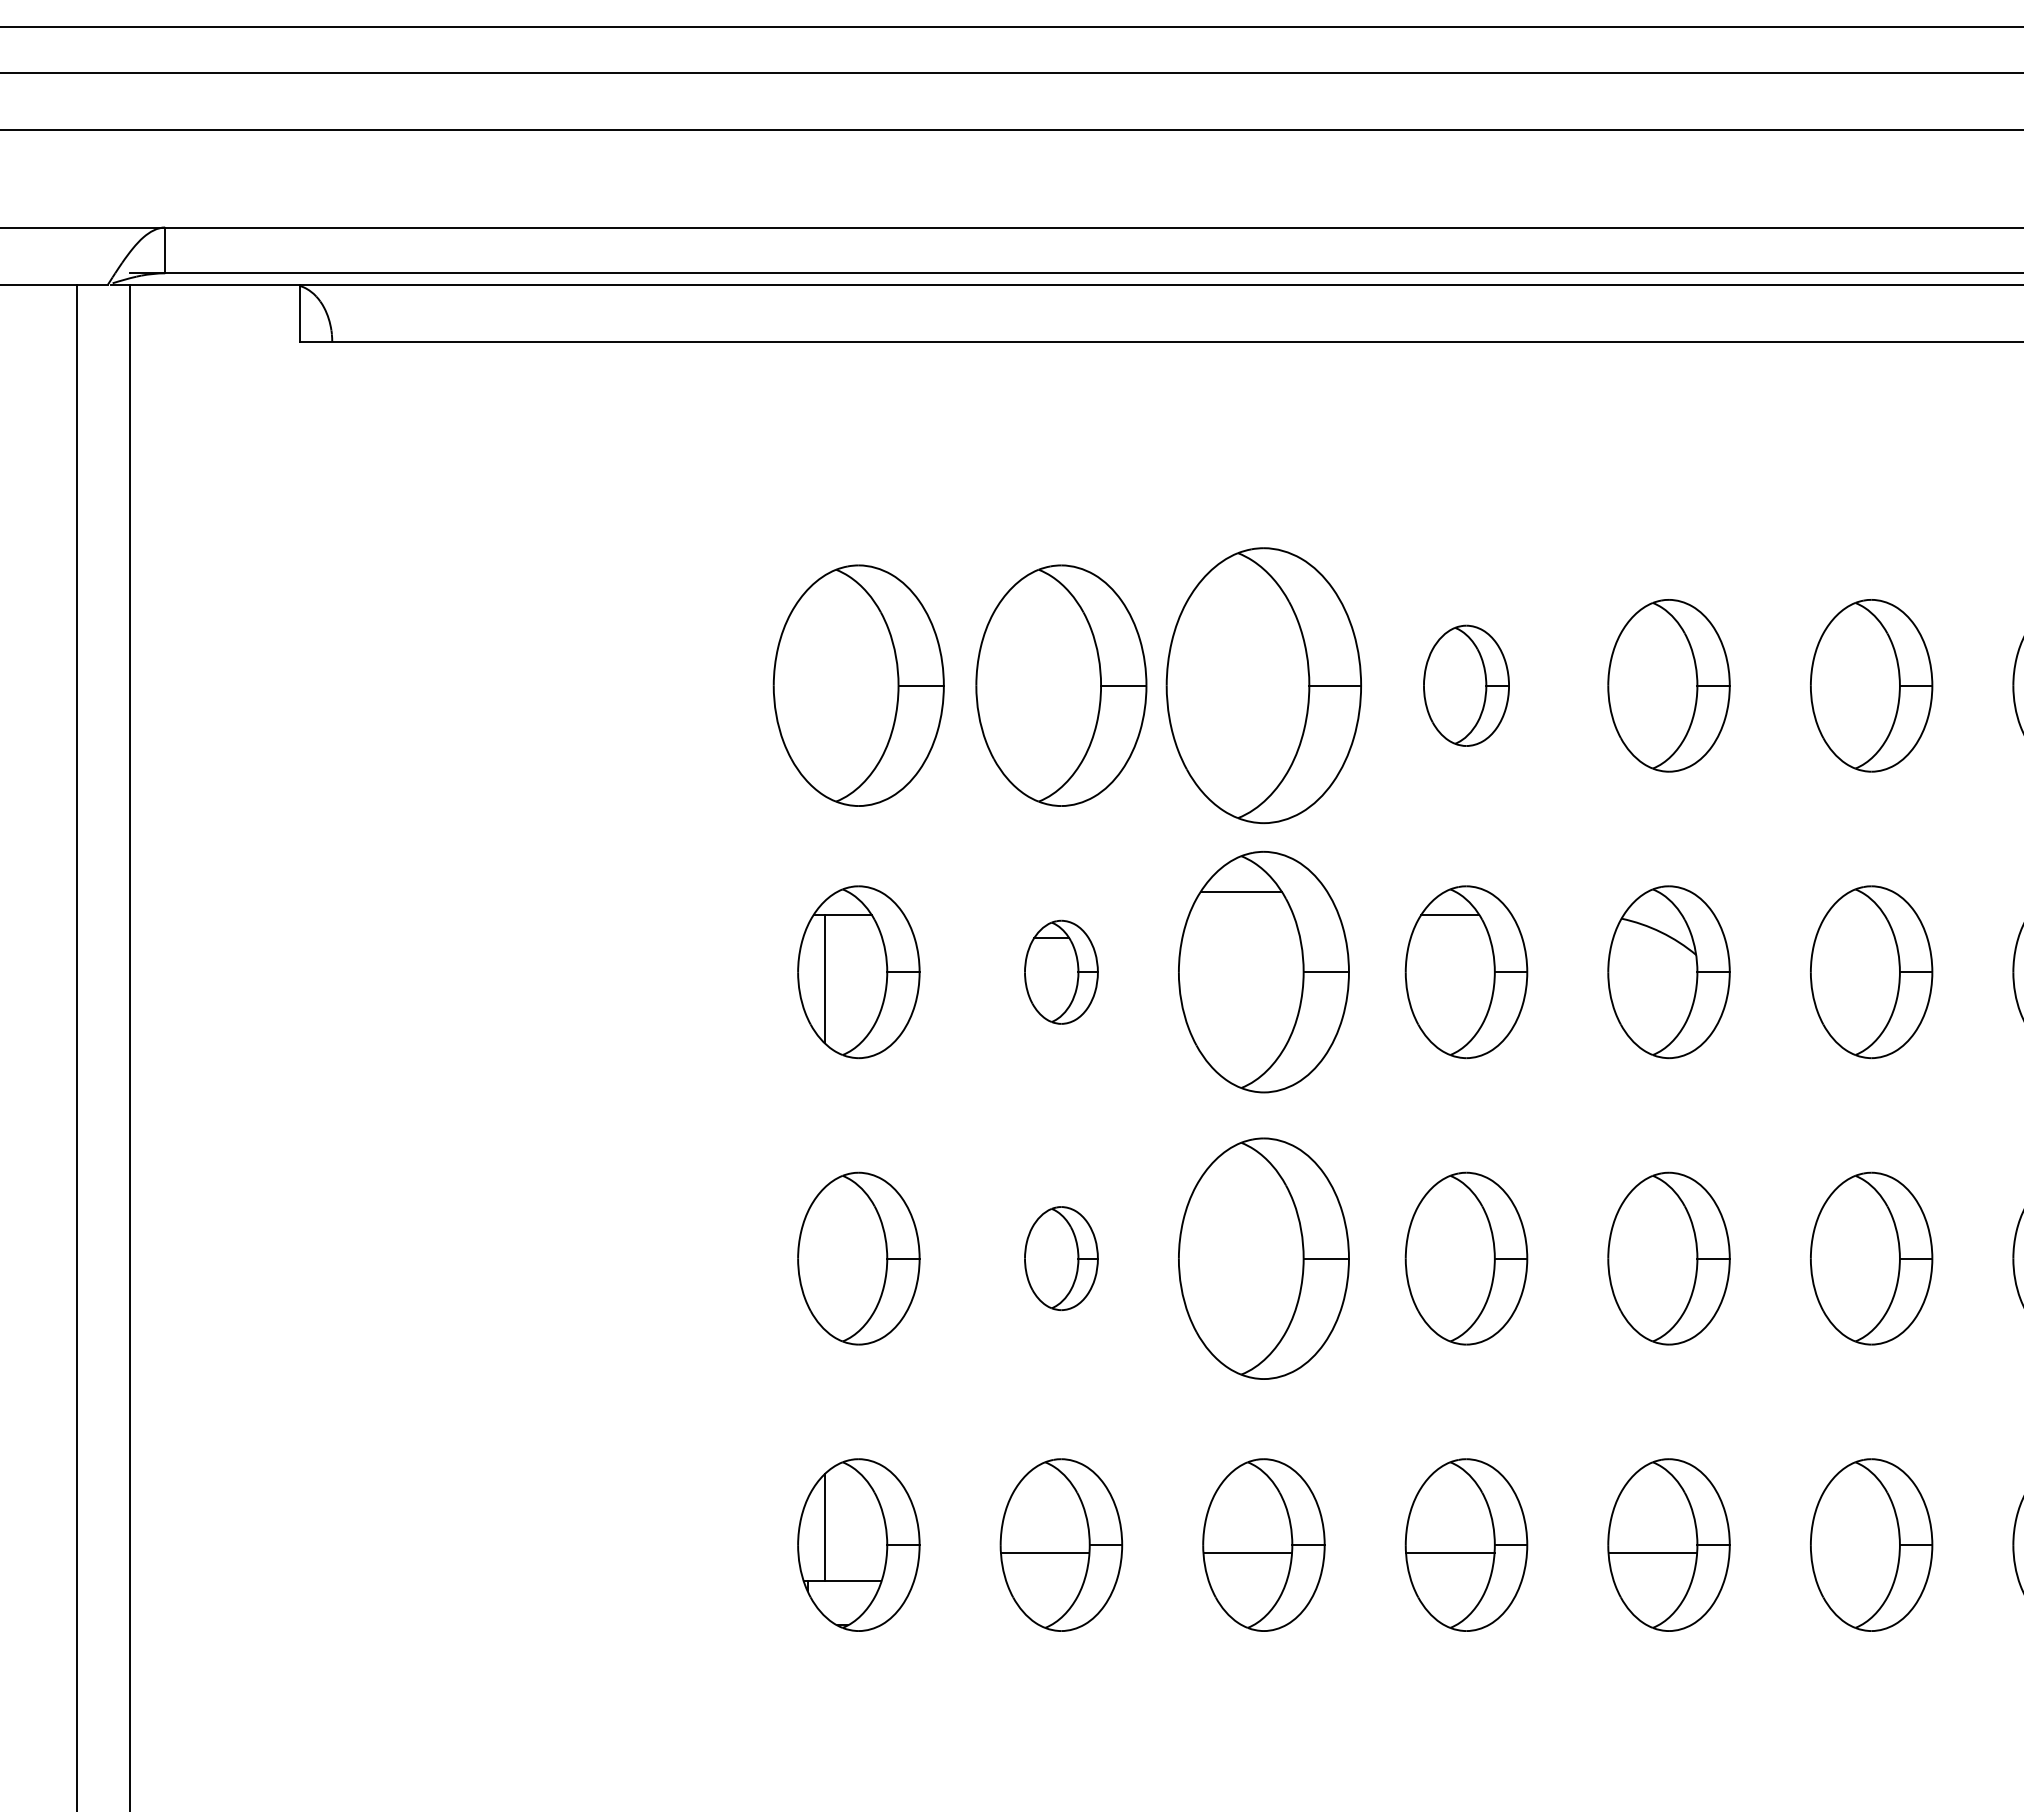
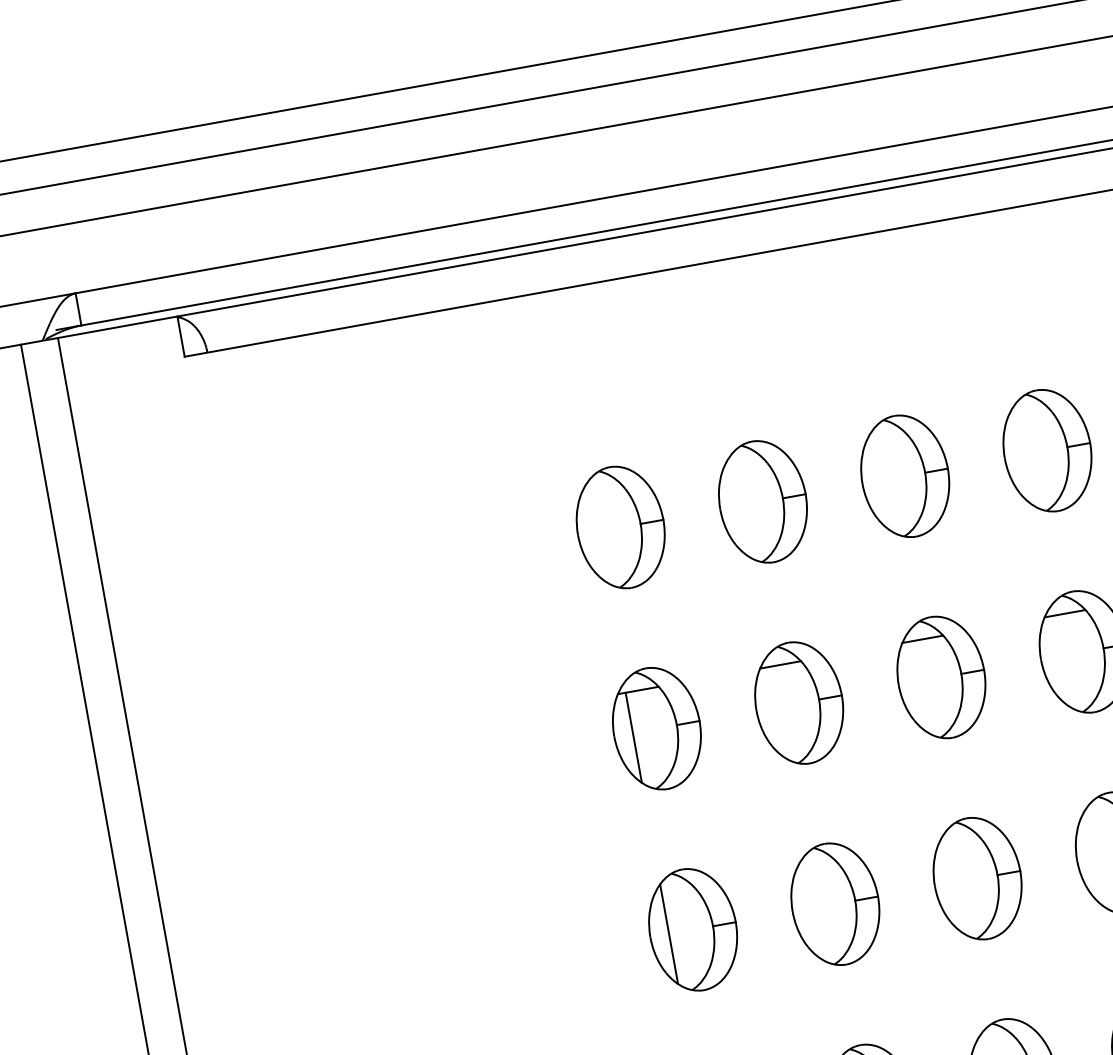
part: (858, 685) -> (620, 527), size x0.71
part: (1061, 685) -> (762, 501), size x0.71
part: (1263, 685) -> (904, 476), size x0.62
part: (1466, 685) -> (1047, 450), size x1.43
part: (1061, 972) -> (799, 703), size x1.67
part: (1263, 972) -> (941, 677), size x0.71
line: (824, 1258) -> (668, 934), added
part: (1061, 1258) -> (835, 904), size x1.67
part: (1263, 1258) -> (977, 878), size x0.71

